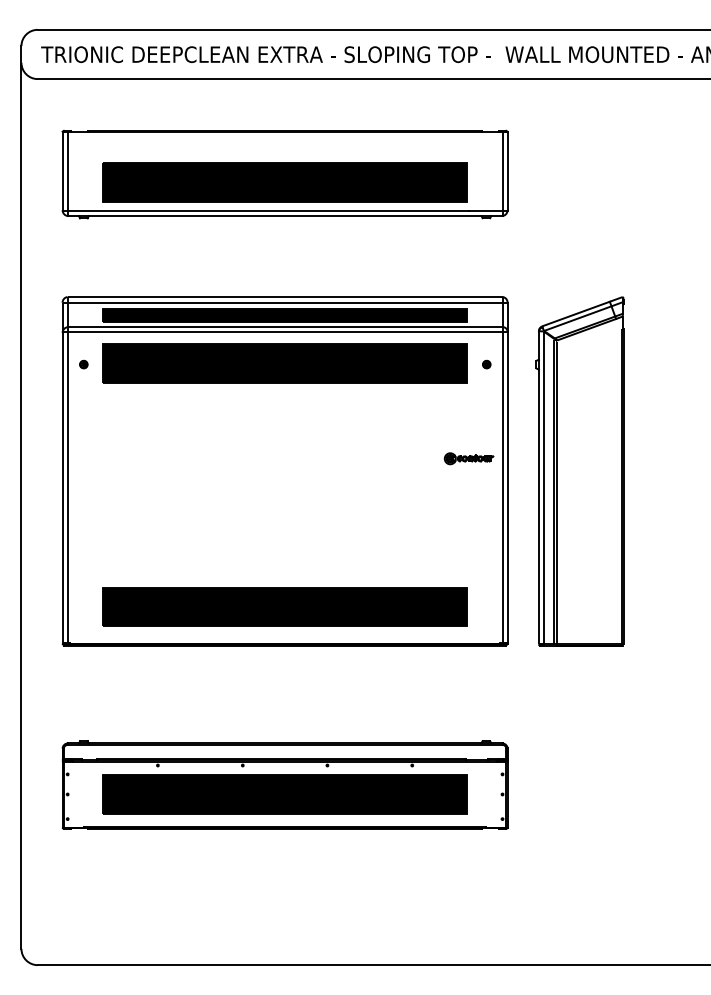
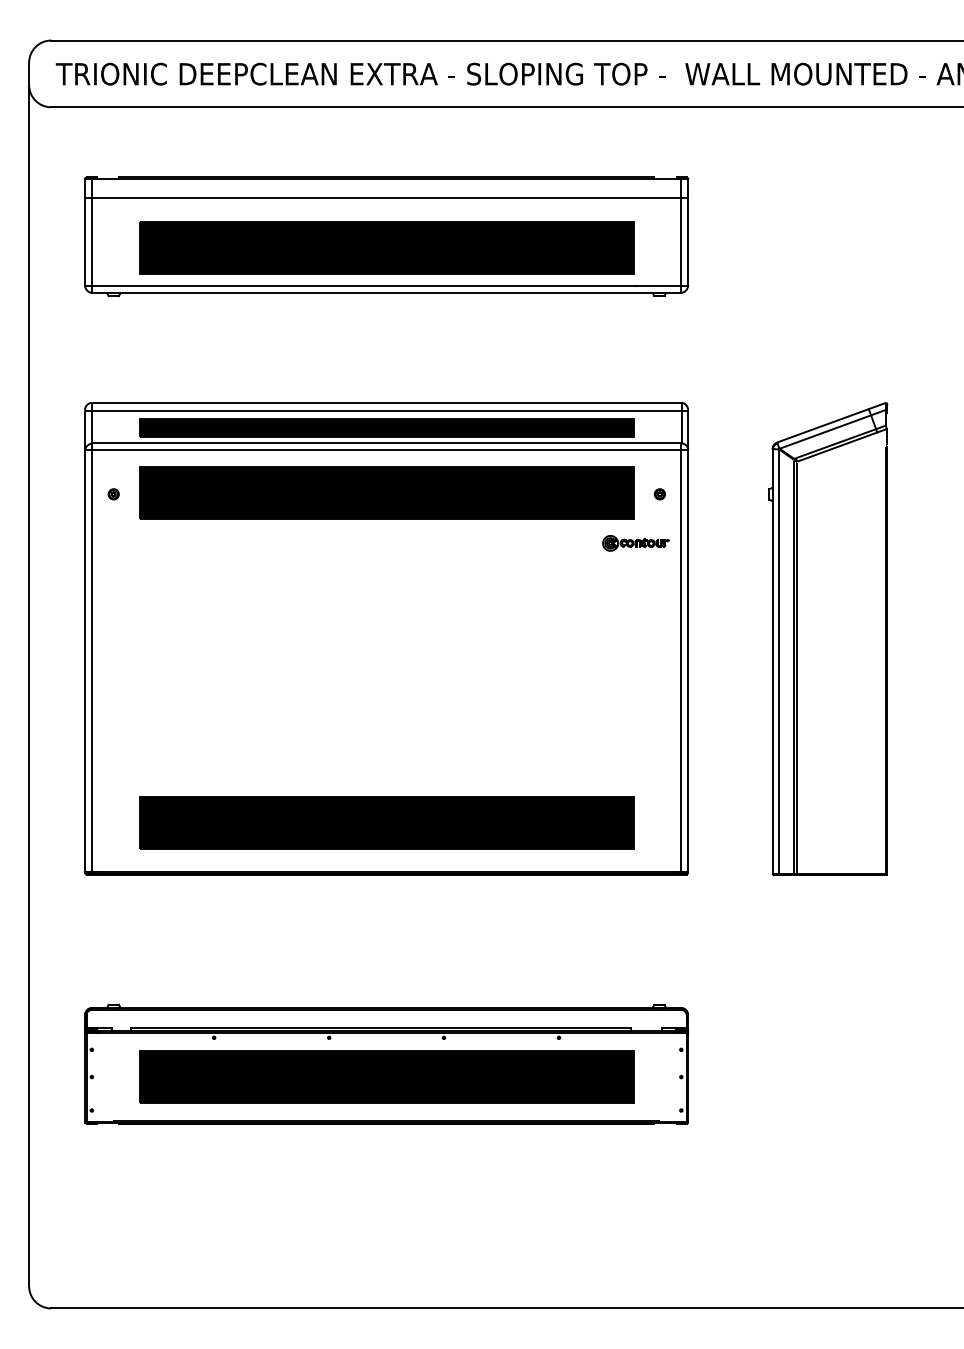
line: (284, 145) -> (385, 197), added
part: (468, 458) -> (635, 543), moved
part: (579, 471) -> (827, 639), moved

